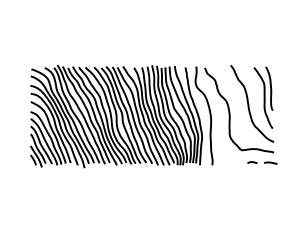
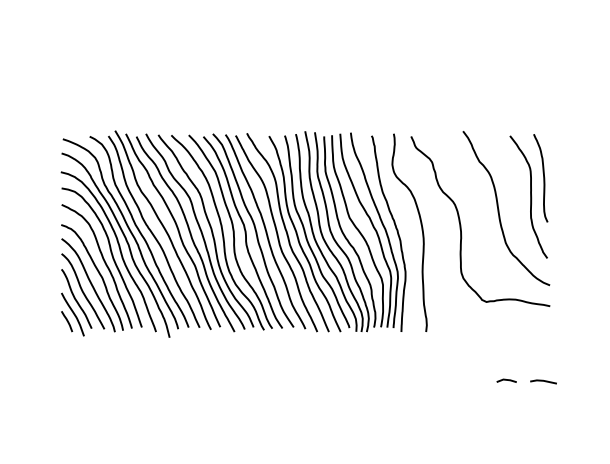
part: (262, 162) -> (526, 380), moved

